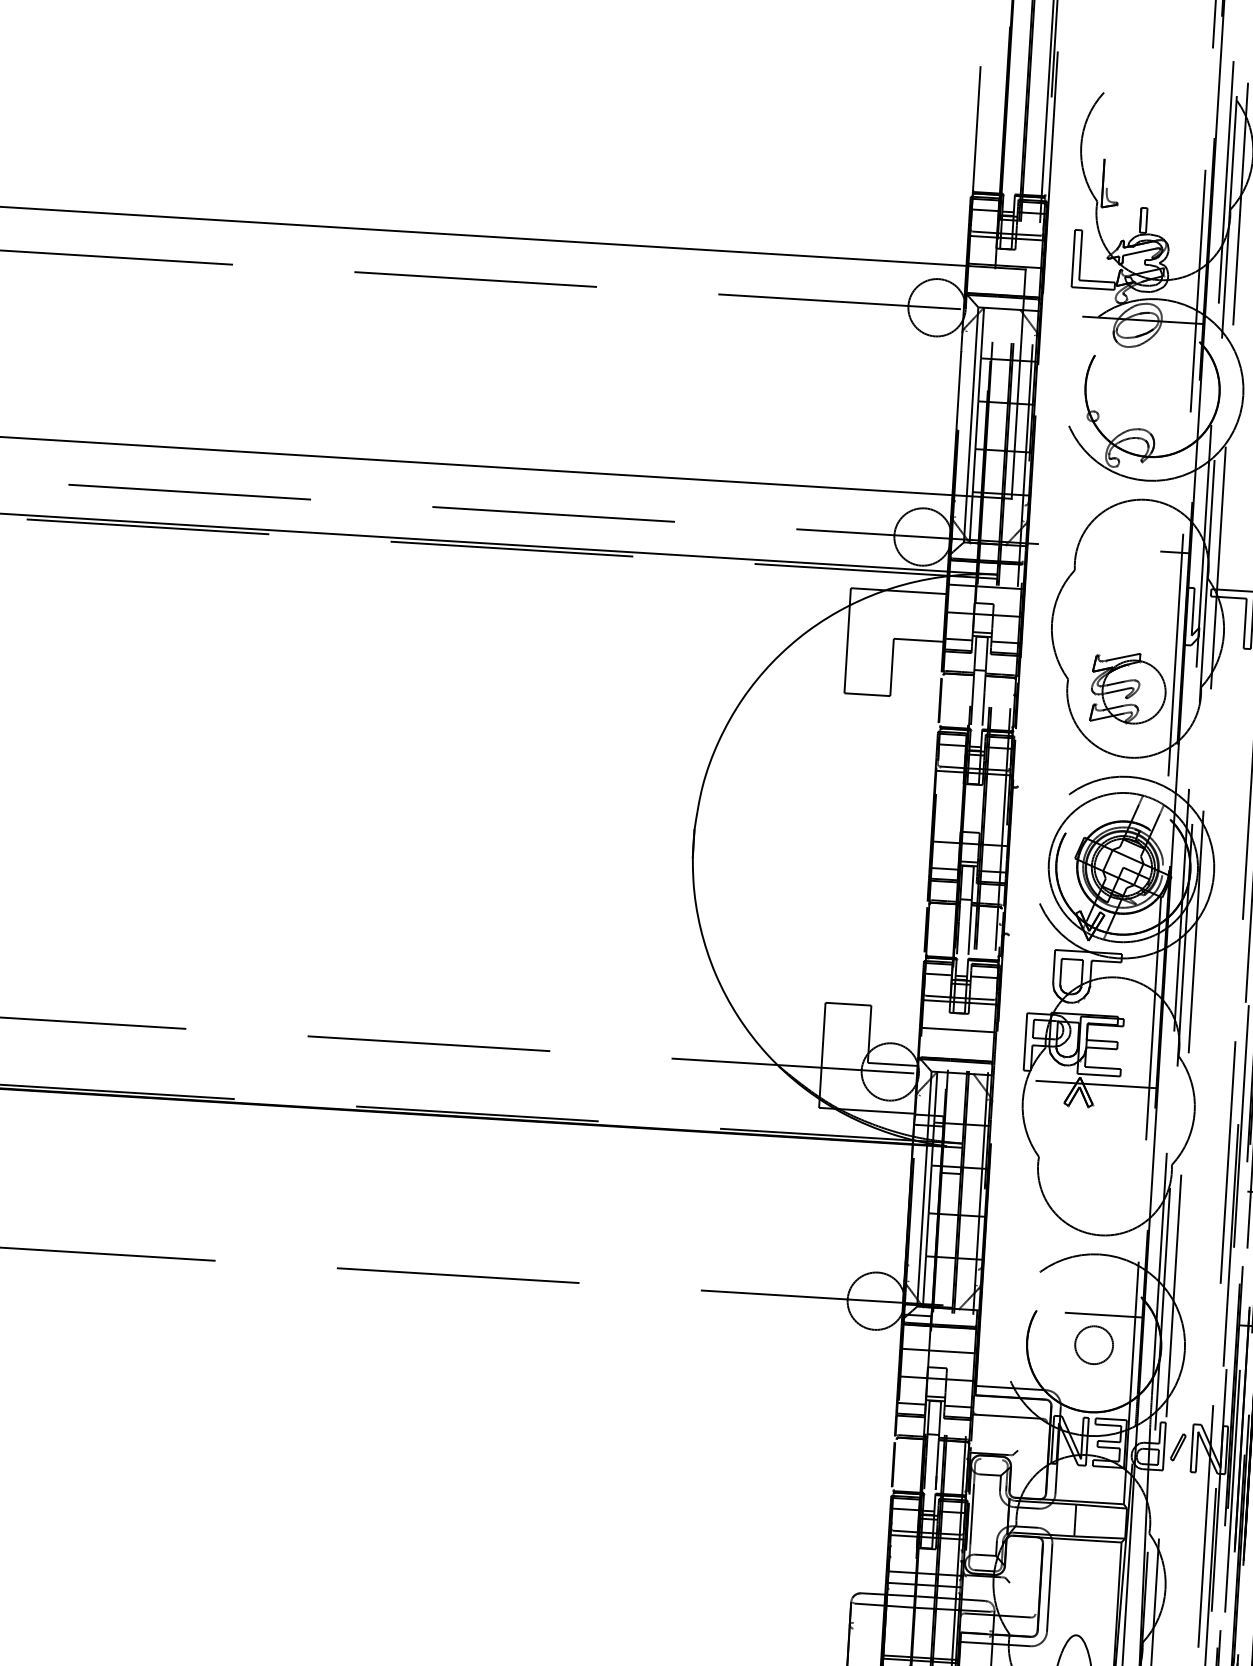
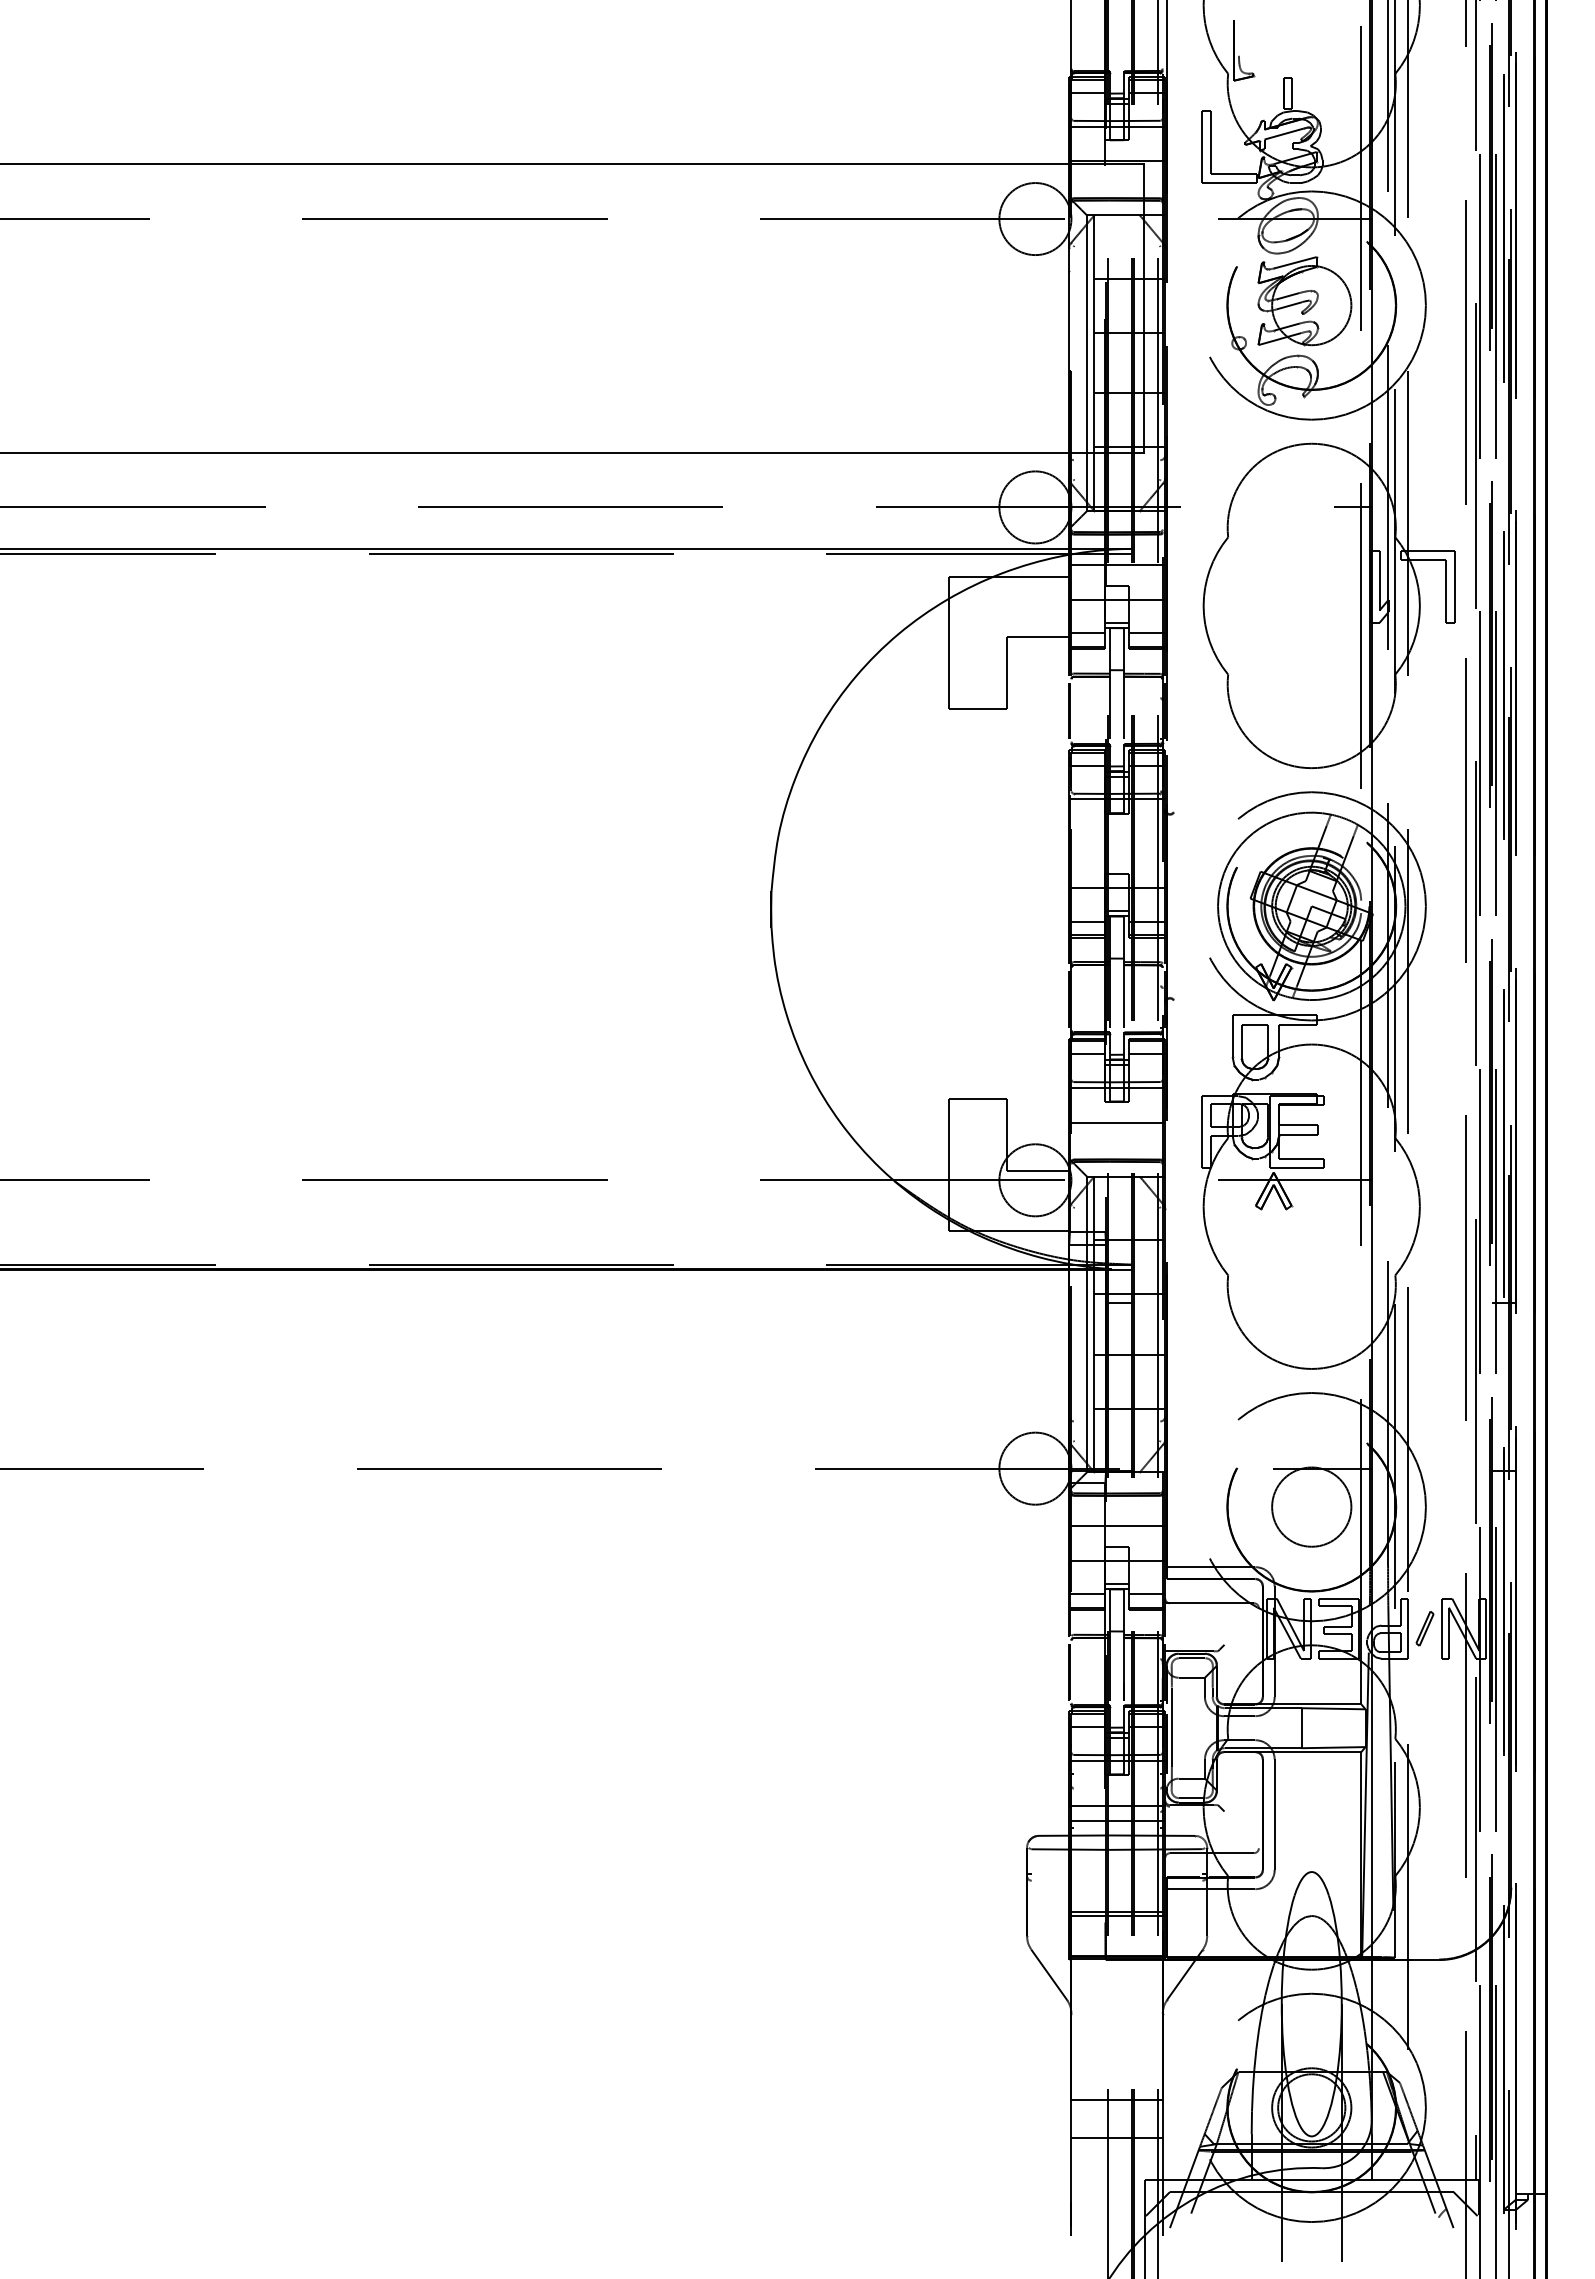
part: (1128, 688) -> (1304, 301), moved
circle: (1093, 1344) -> (1311, 1506), size x1.67
line: (991, 1459) -> (1192, 1658), added

